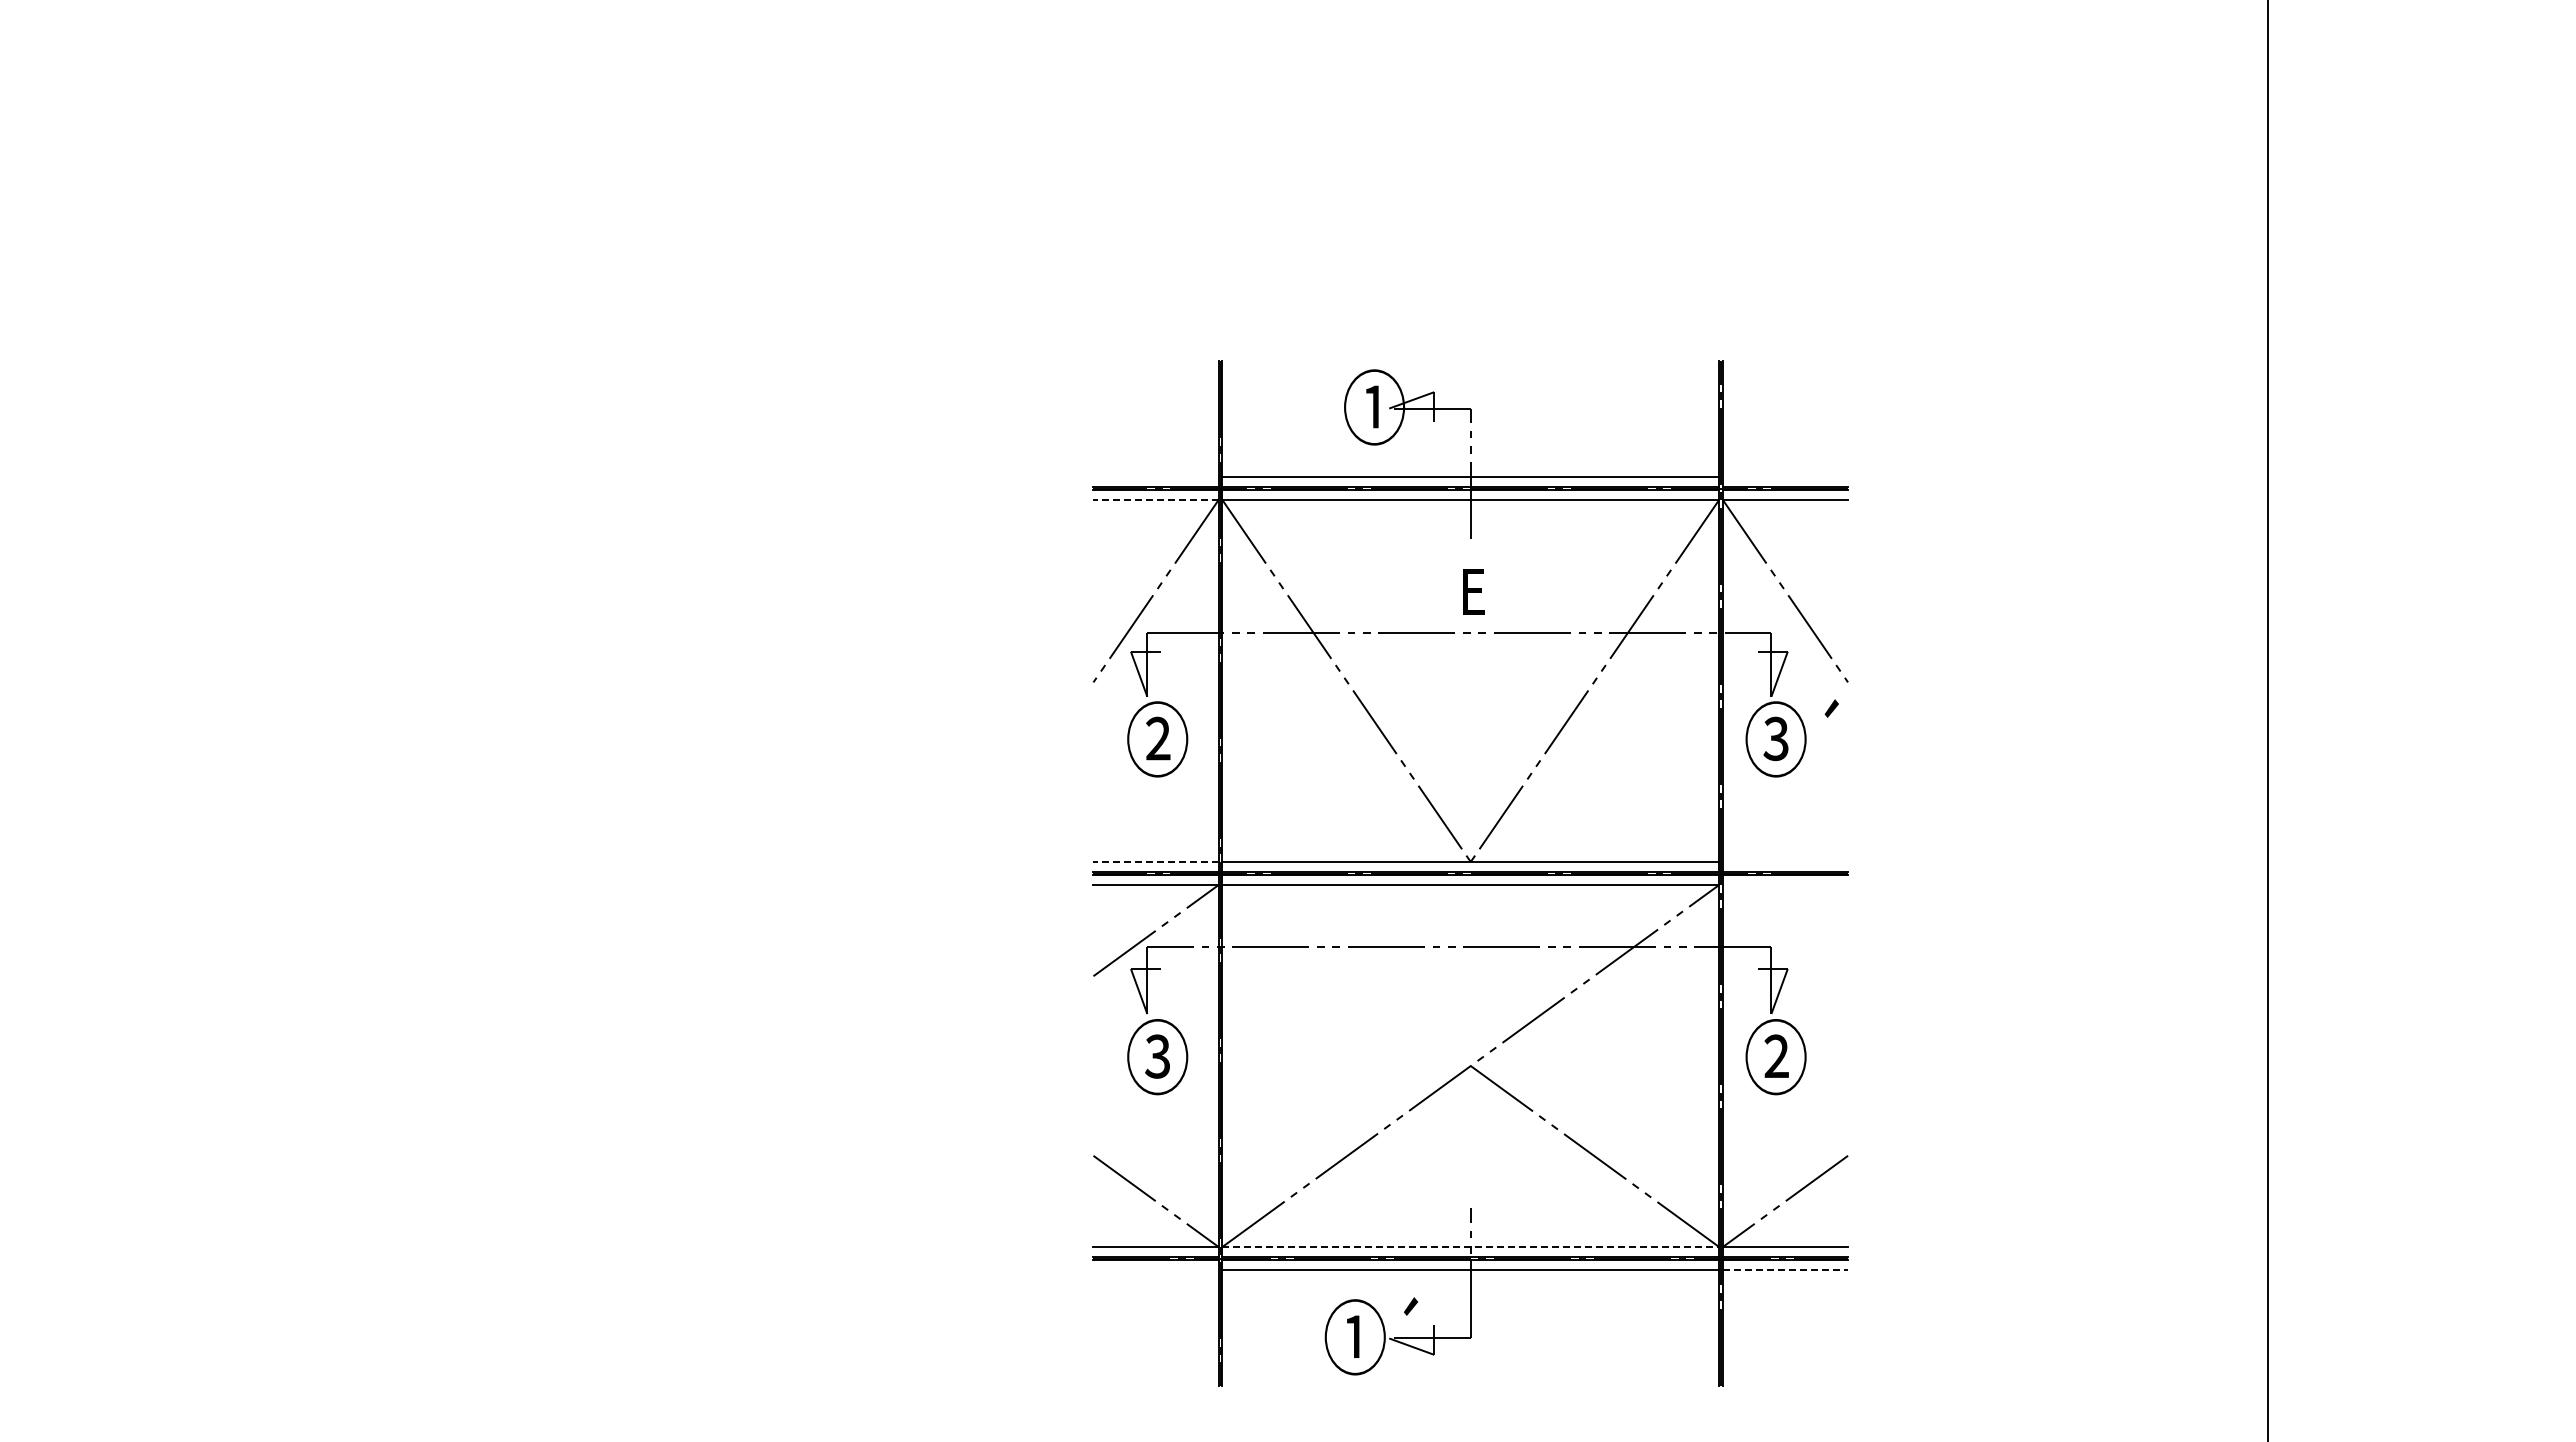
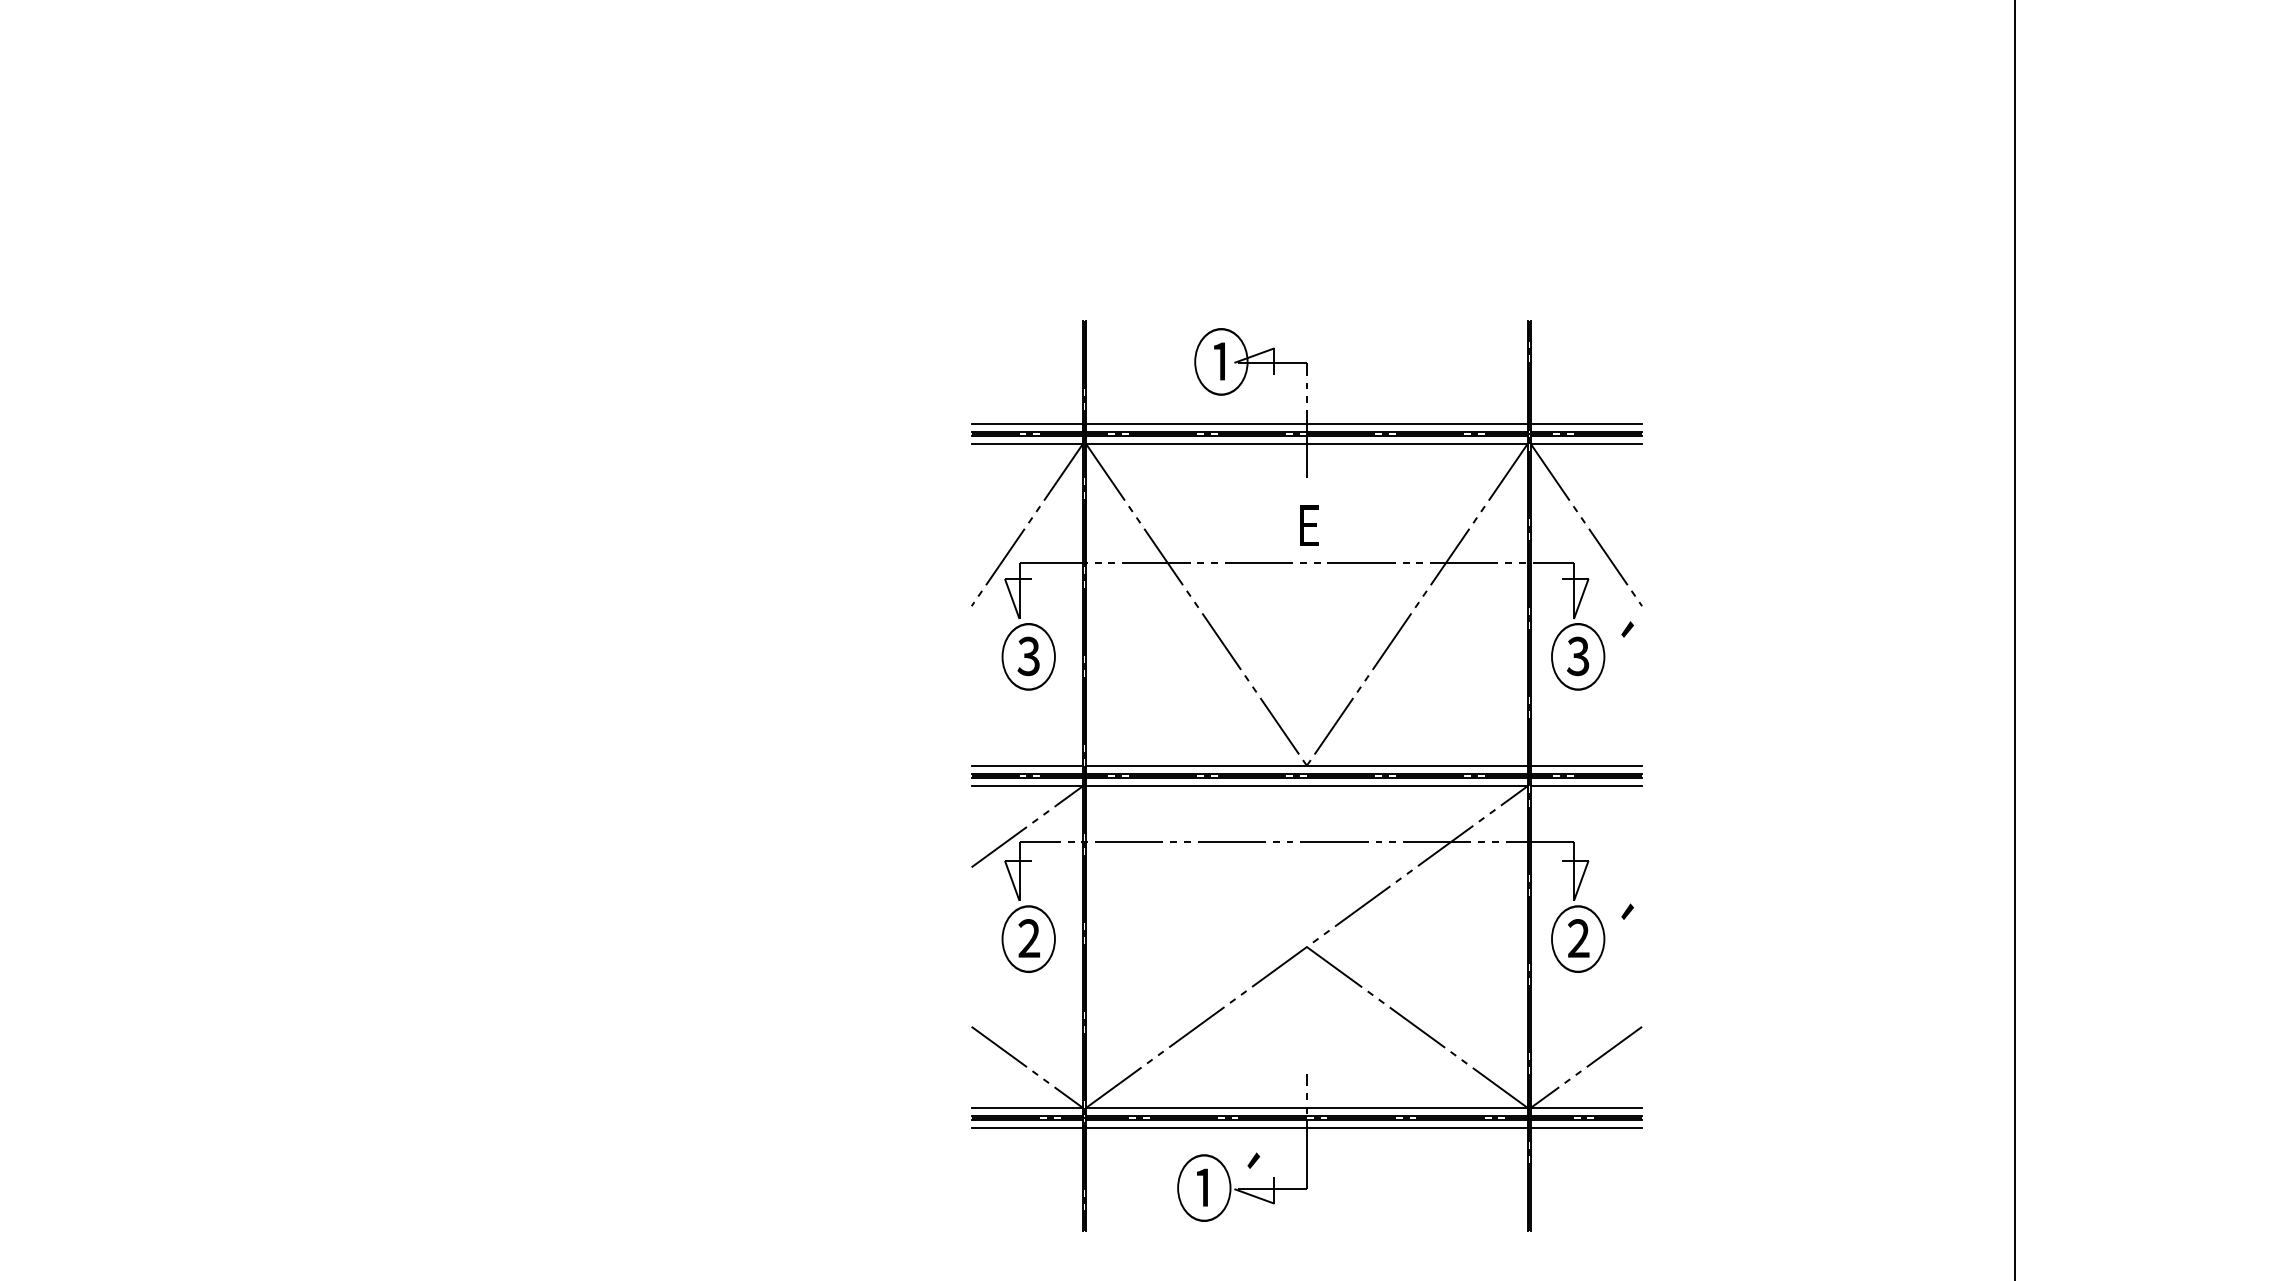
line: (1155, 476) -> (1026, 423), added
line: (1785, 476) -> (1586, 423), added
line: (1156, 500) -> (1027, 444), dashed -> solid
text: (1157, 739) -> (1028, 656), ② -> ③
line: (1156, 861) -> (1027, 765), dashed -> solid
line: (1785, 861) -> (1586, 765), added
line: (1785, 885) -> (1586, 786), added
text: (1831, 1026) -> (1627, 911), ② -> ②´
text: (1157, 1056) -> (1028, 938), ③ -> ②
line: (1471, 1246) -> (1307, 1107), dashed -> solid
line: (1155, 1270) -> (1026, 1128), added
line: (1785, 1270) -> (1586, 1128), dashed -> solid

